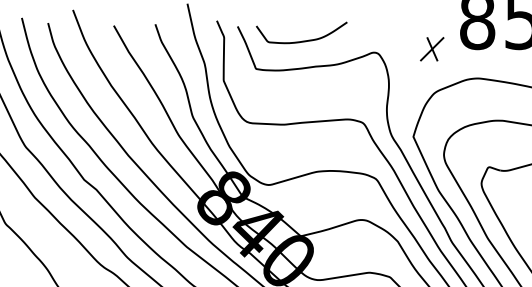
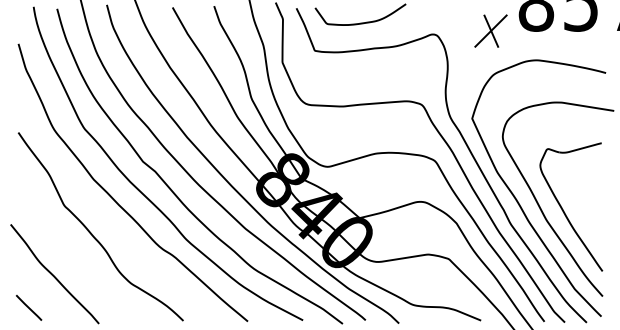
part: (431, 48) -> (490, 30), size x1.4

